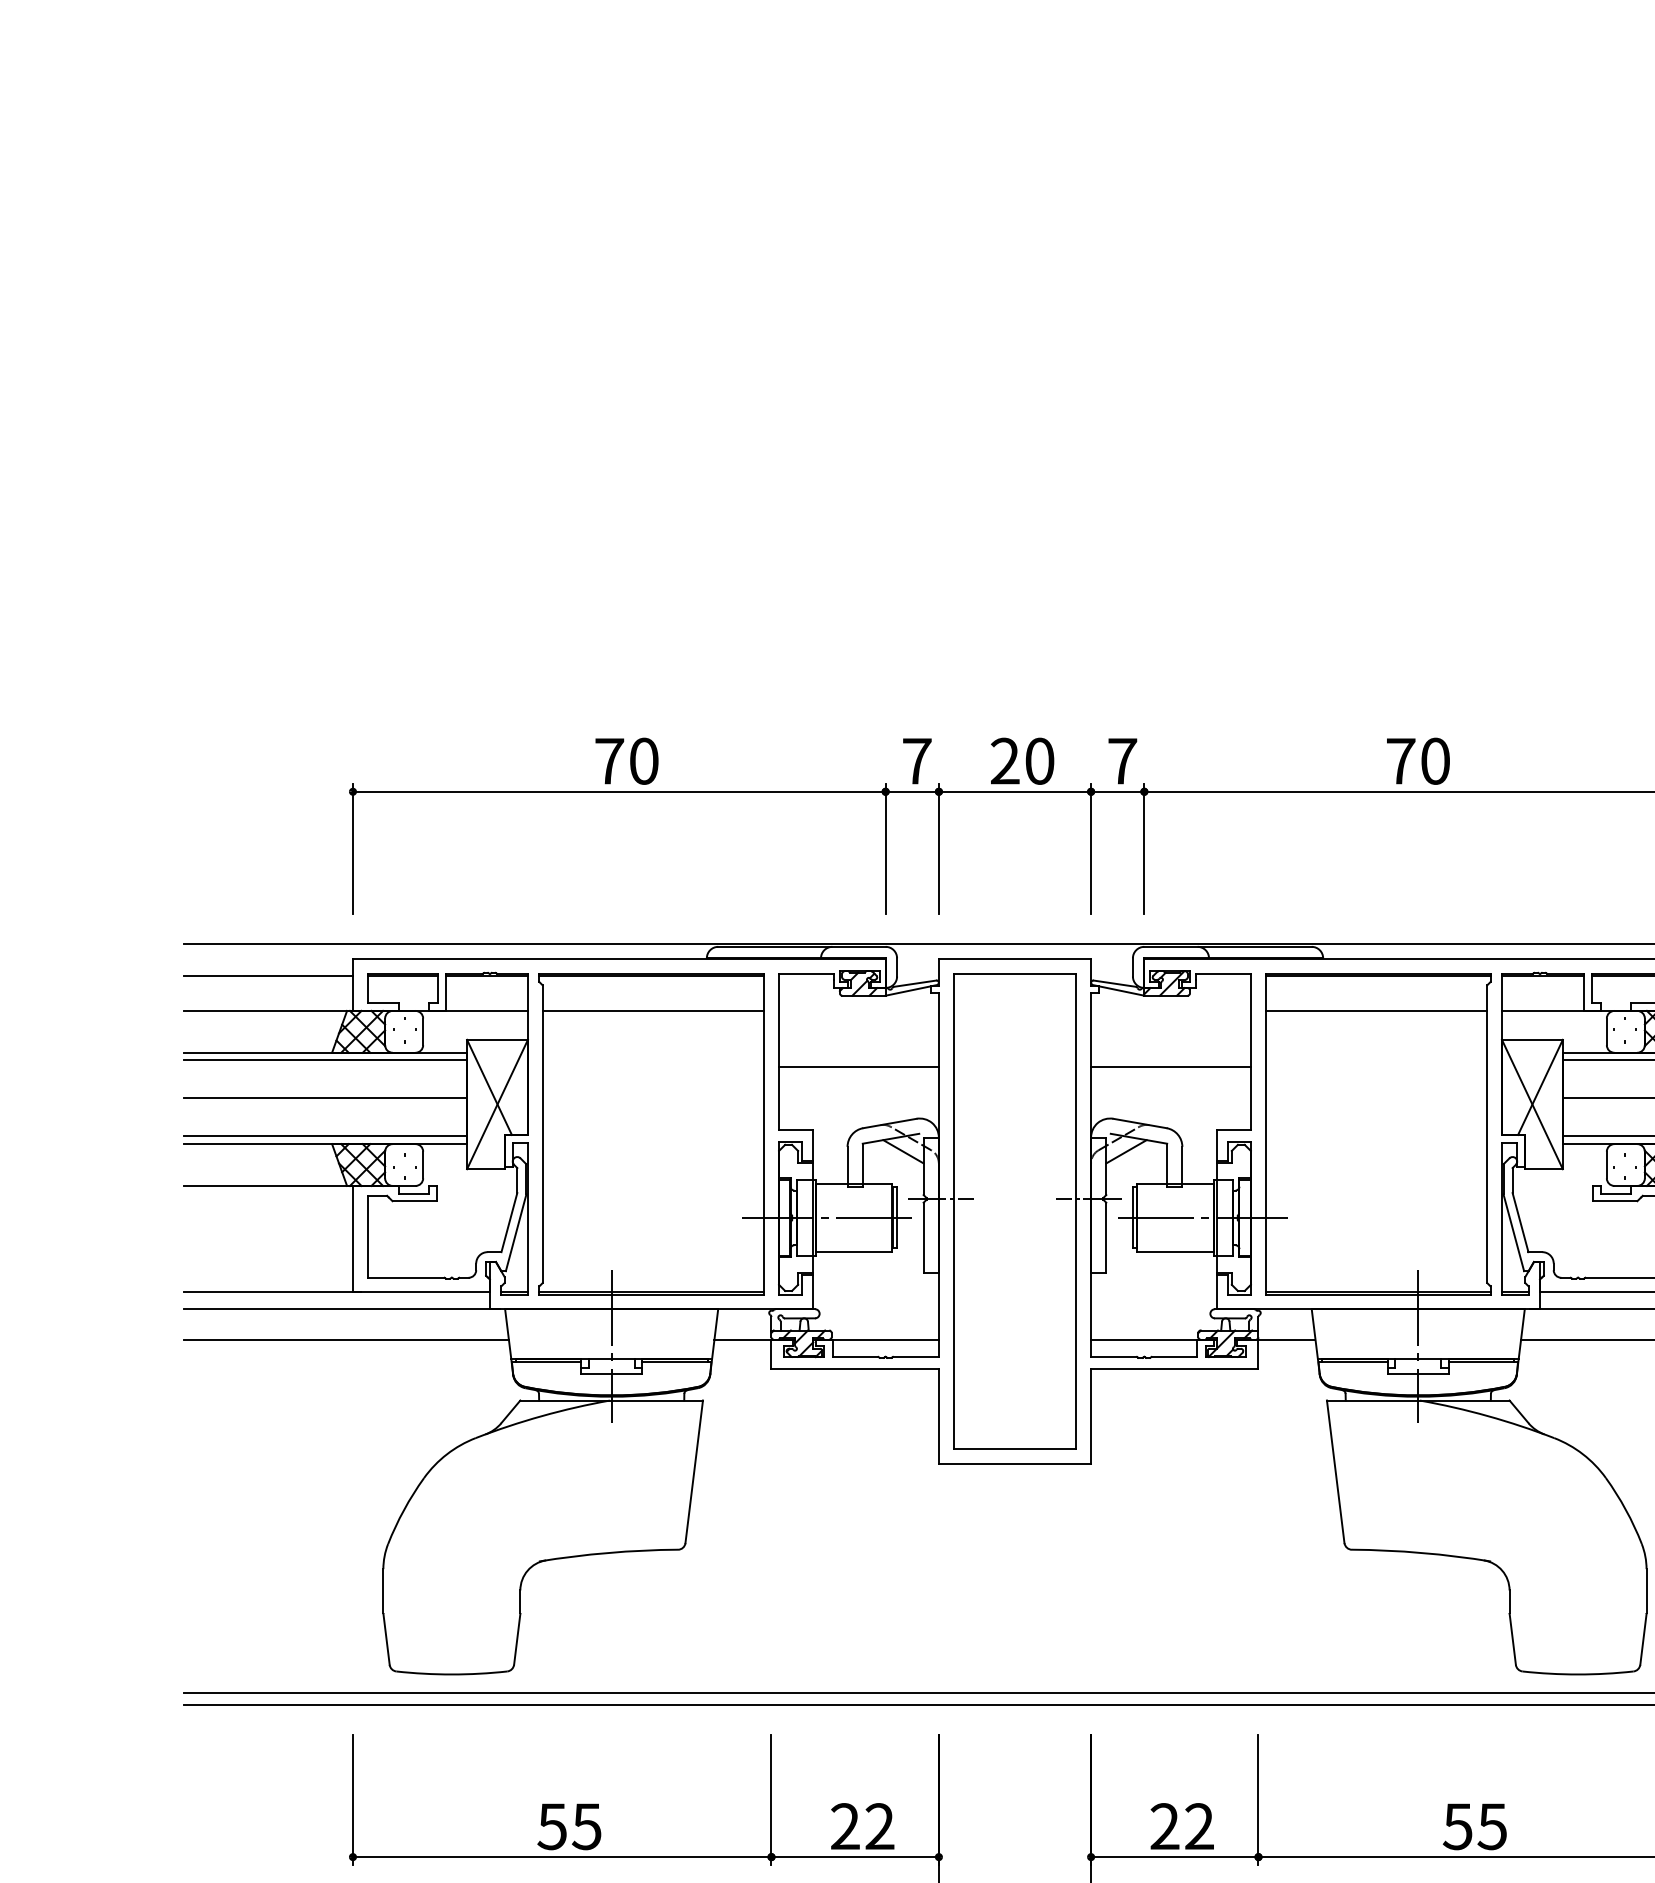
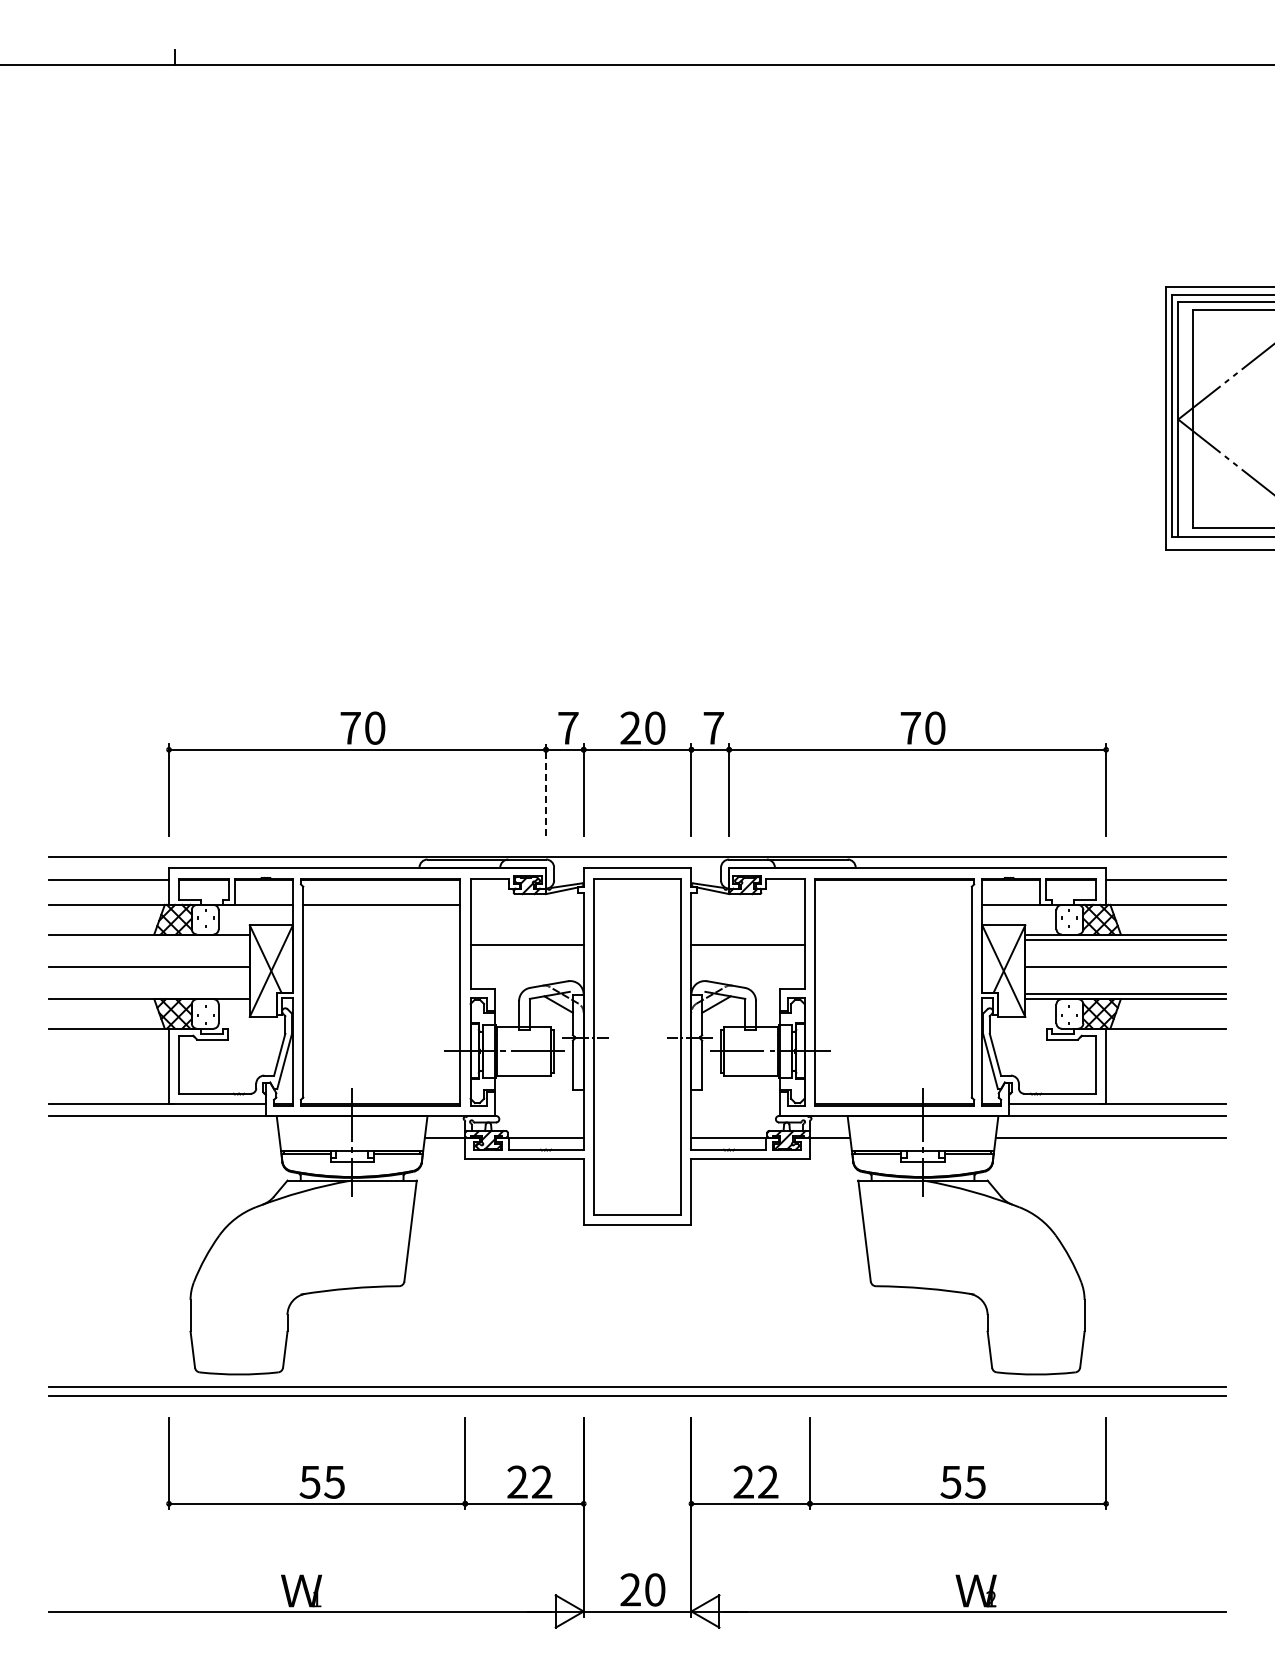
line: (886, 849) -> (546, 790), solid -> dashed
line: (1375, 1010) -> (892, 904), removed
line: (325, 1059) -> (149, 939), removed
line: (325, 1136) -> (149, 993), removed
line: (346, 1339) -> (164, 1137), removed

